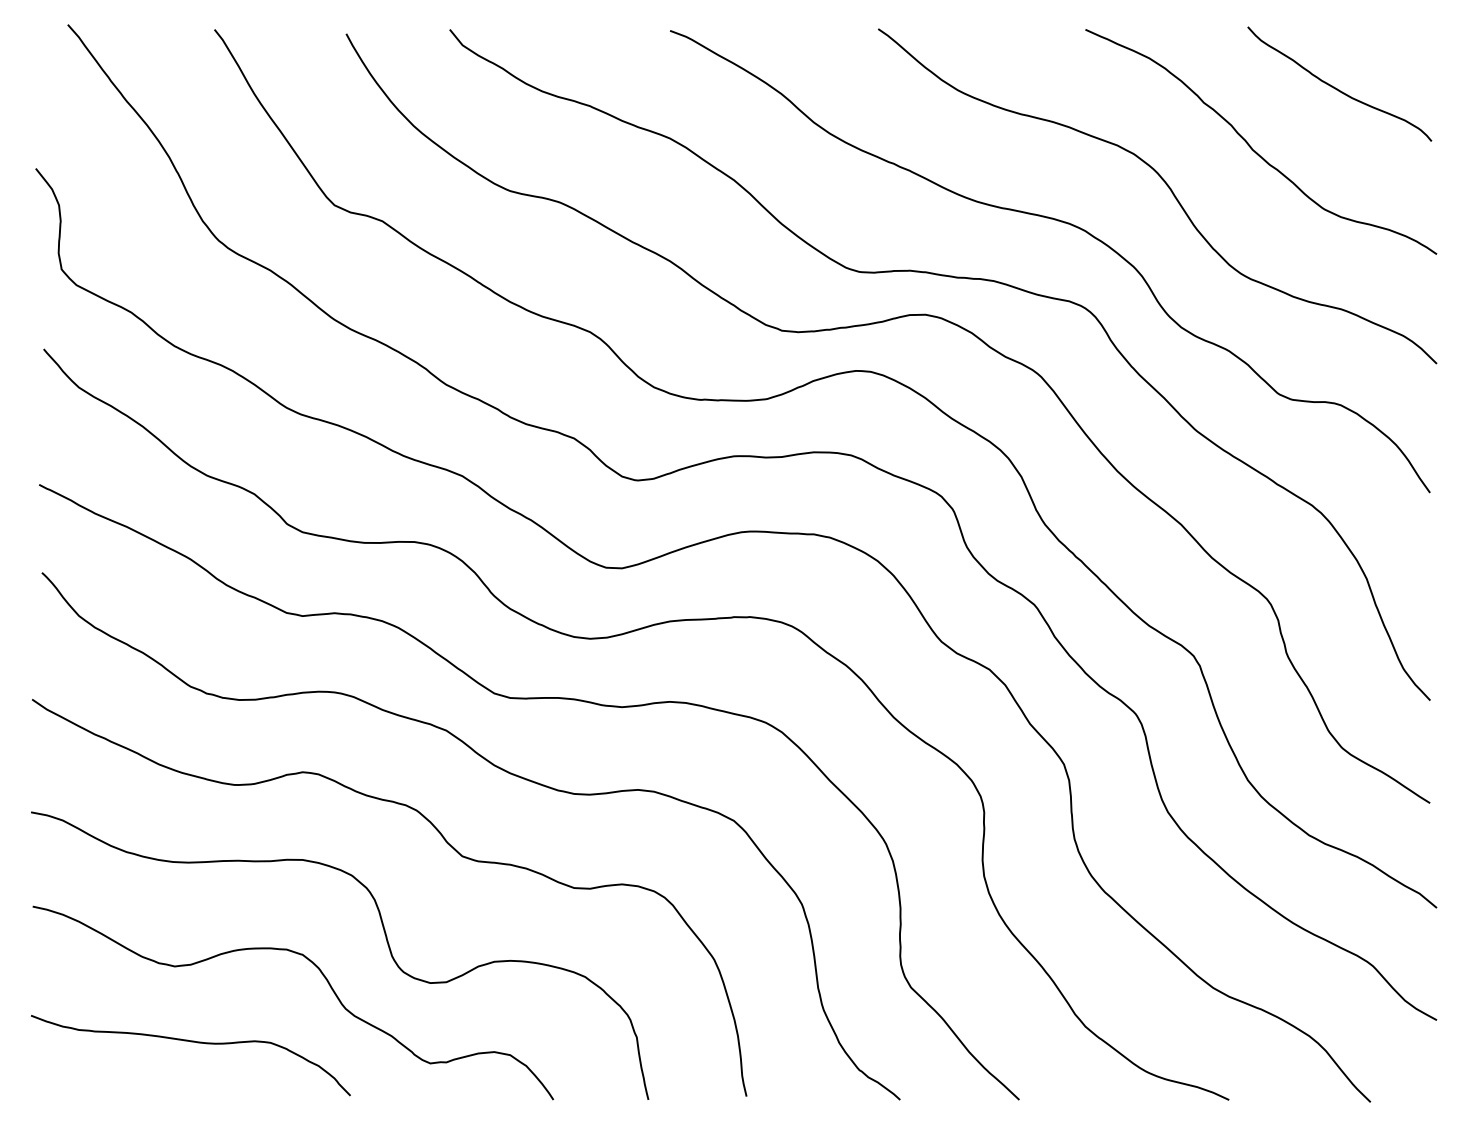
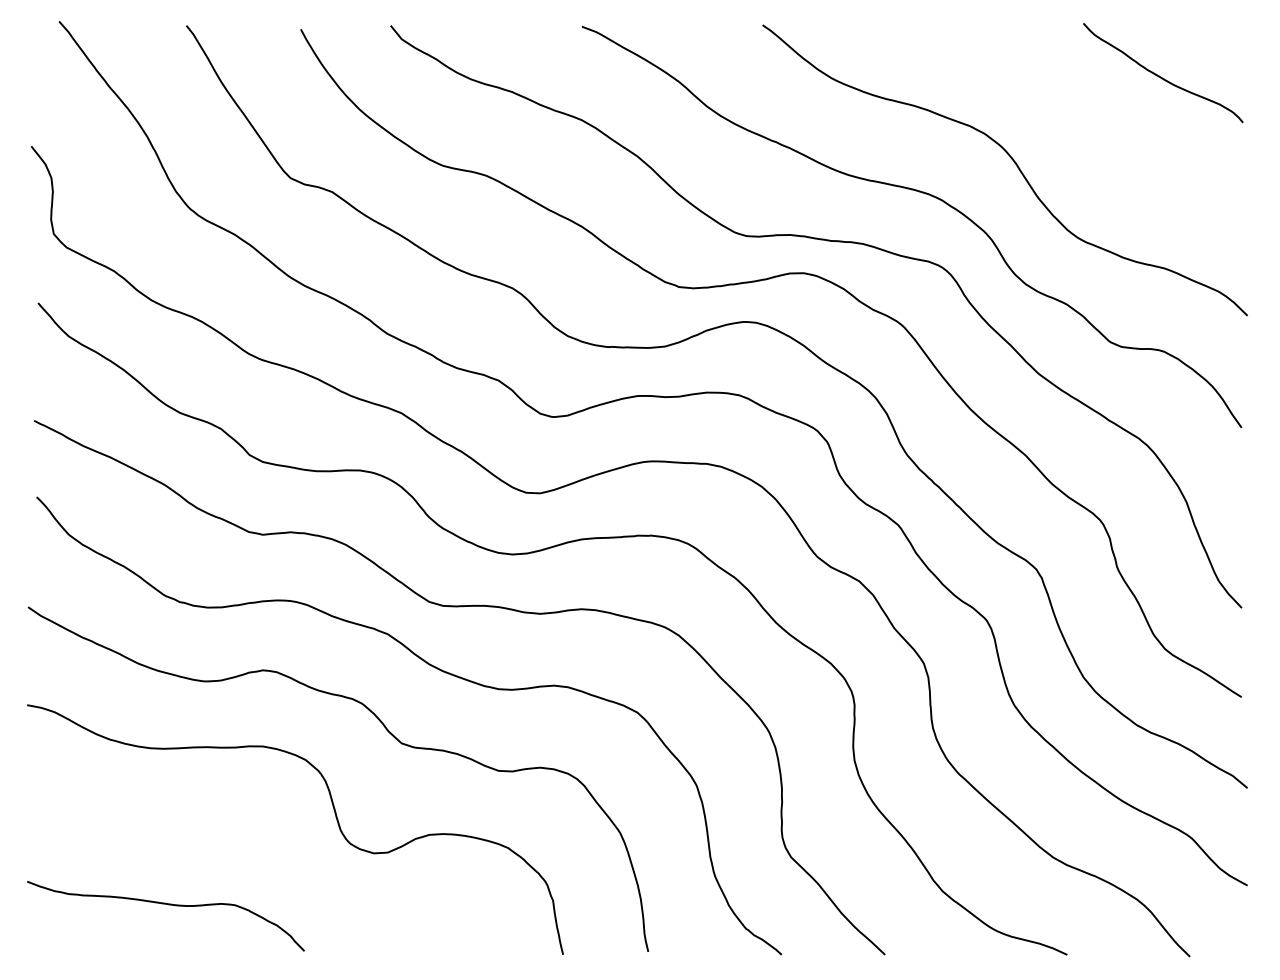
curve: (1252, 147) -> (1087, 128), removed
curve: (326, 981) -> (283, 851), removed

